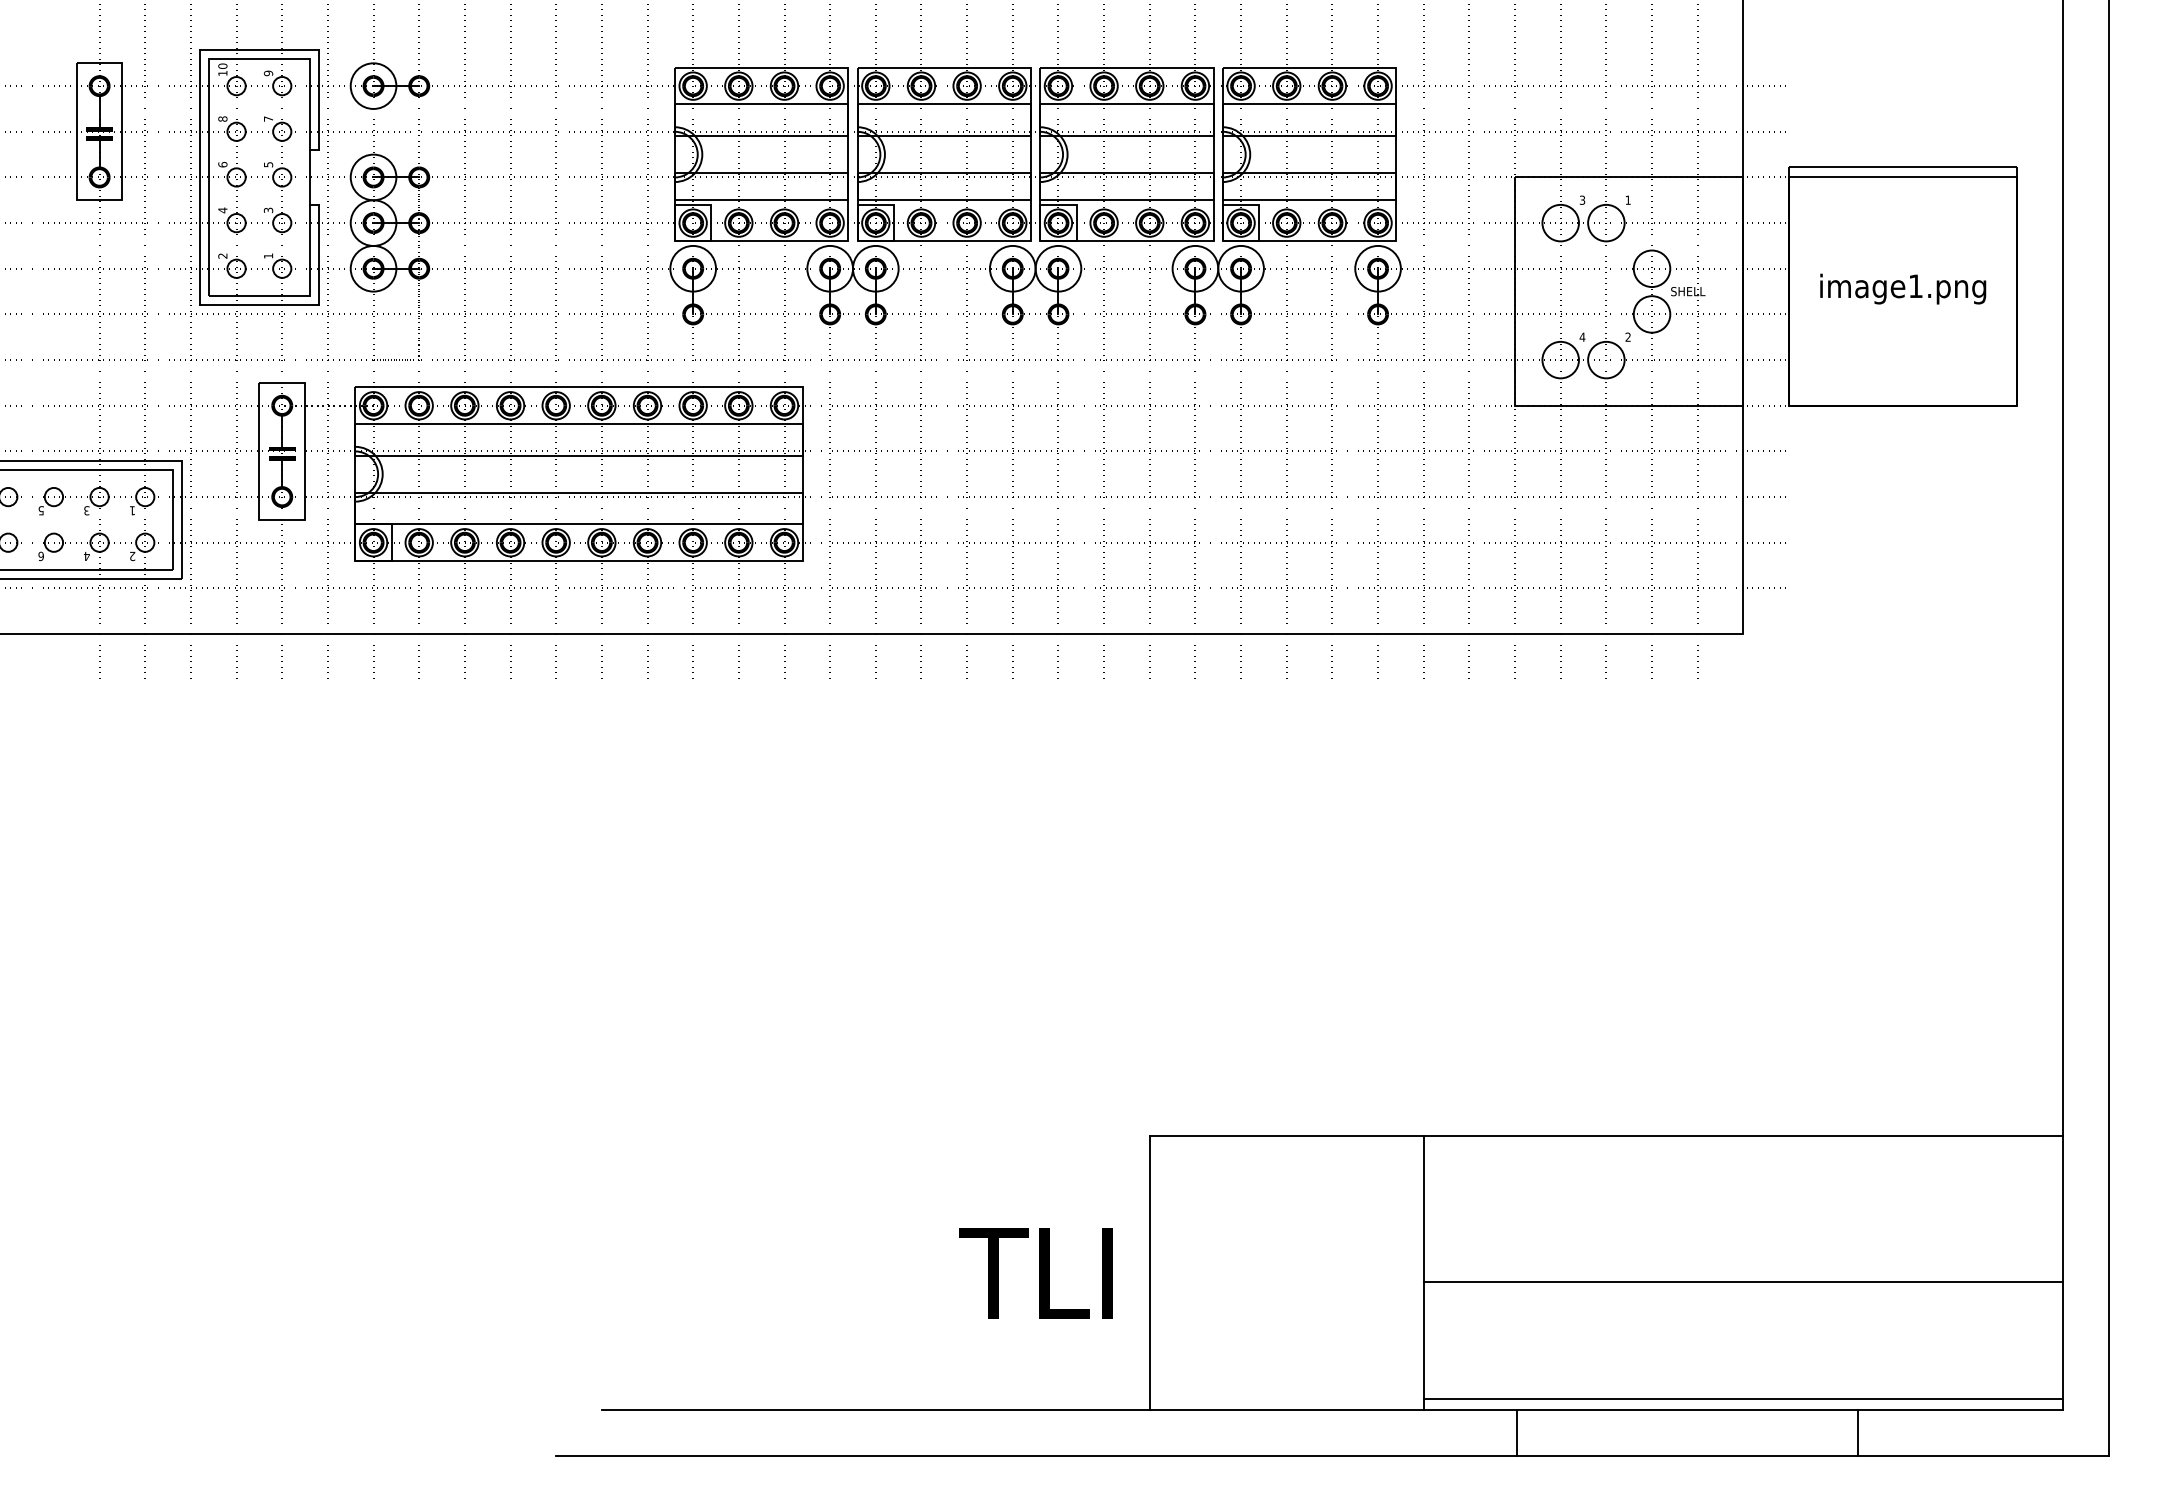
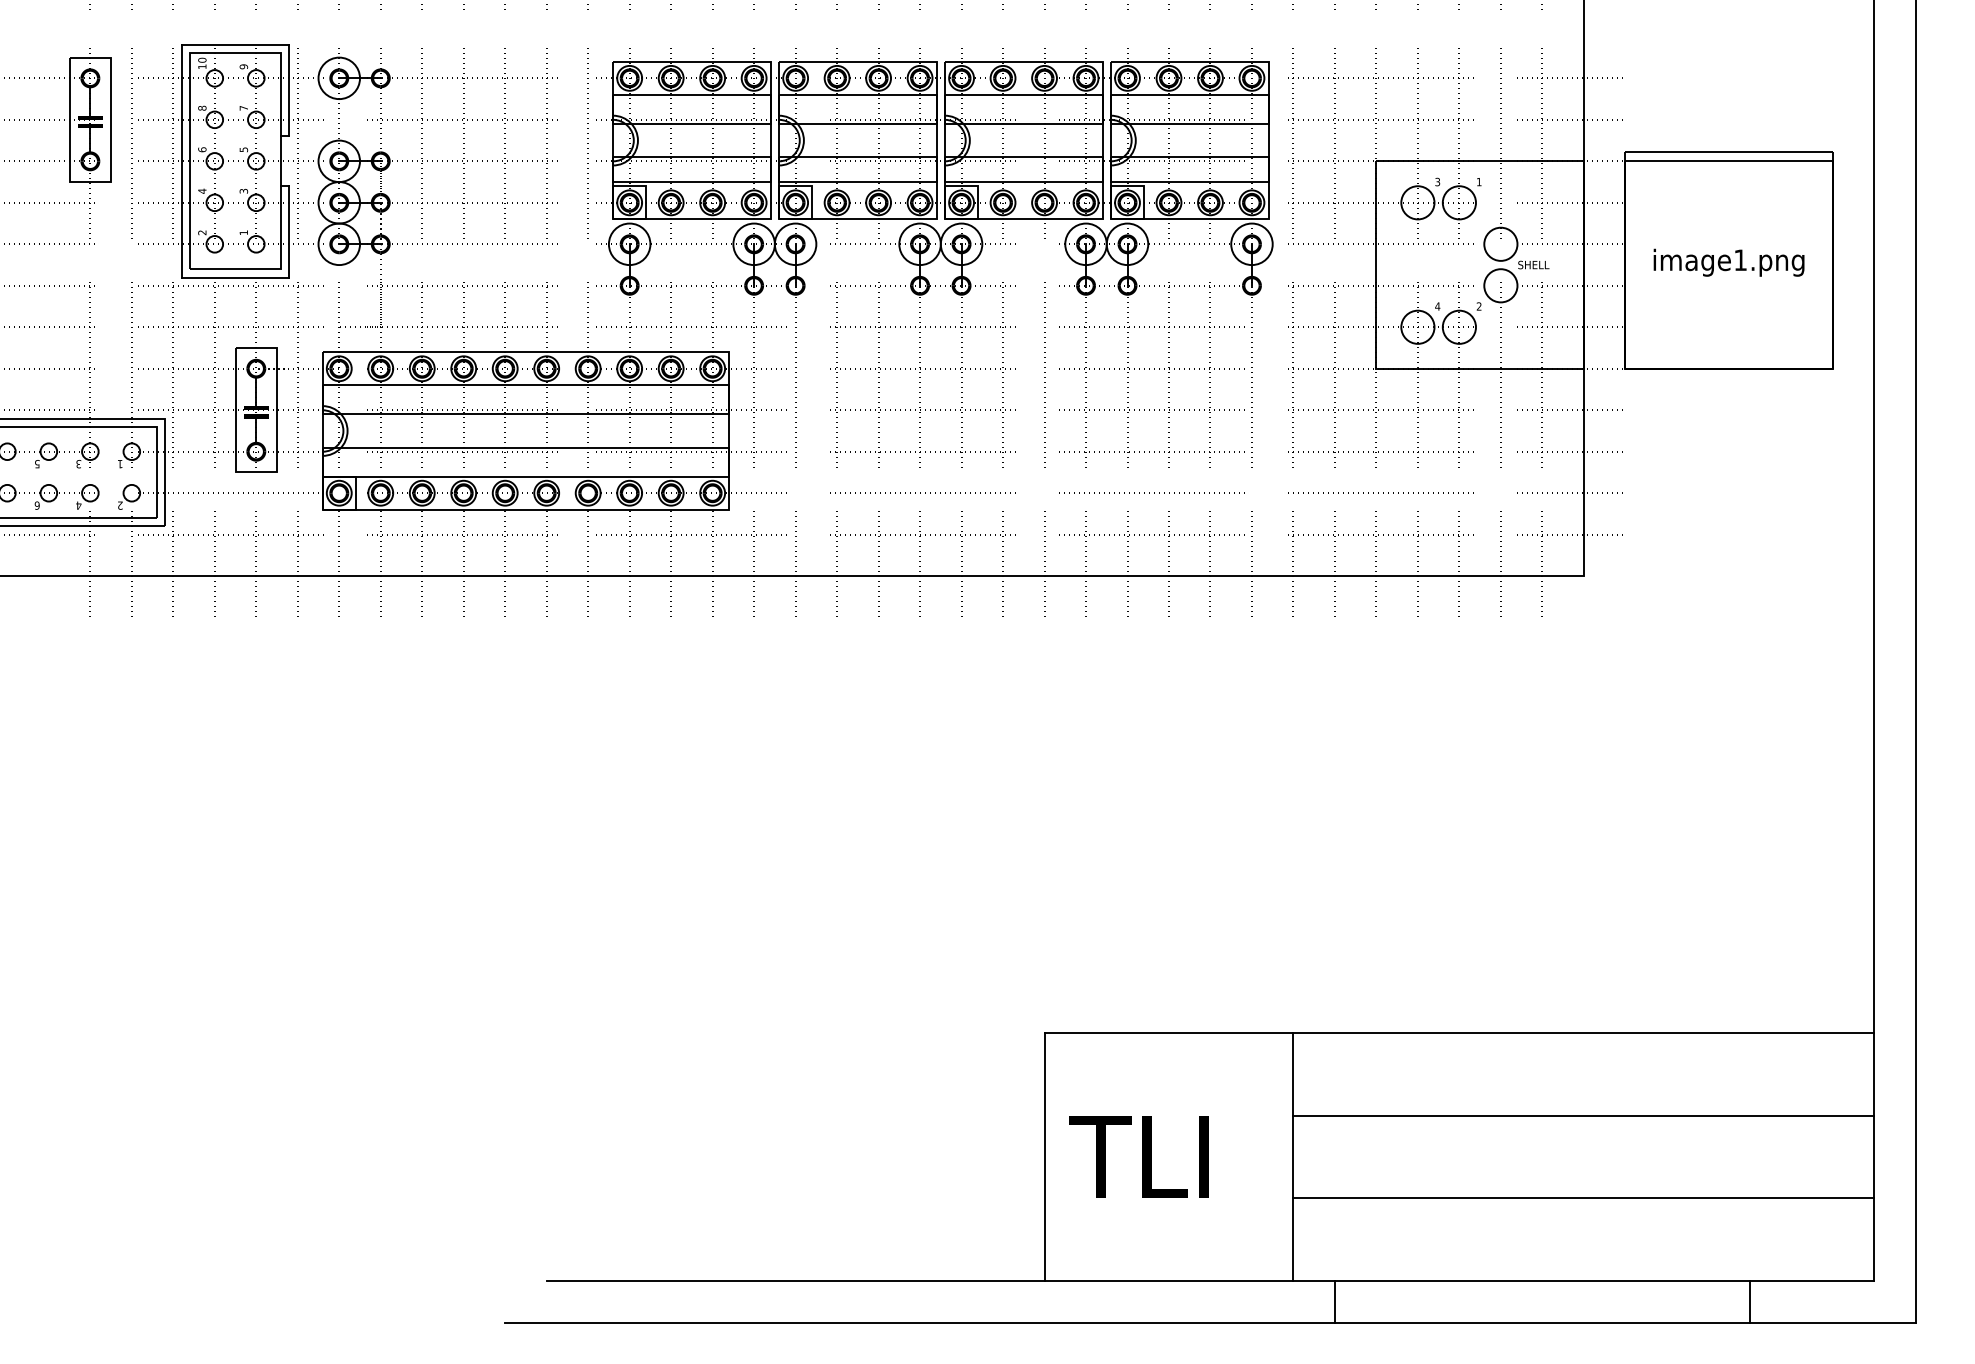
text: (1035, 1272) -> (1138, 1156), moved
line: (1742, 1281) -> (1583, 1115), moved
line: (1742, 1399) -> (1583, 1198), moved
line: (1516, 1432) -> (1334, 1301), moved
line: (1857, 1432) -> (1749, 1301), moved

